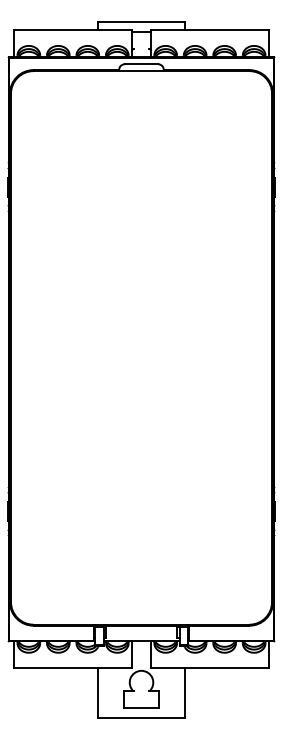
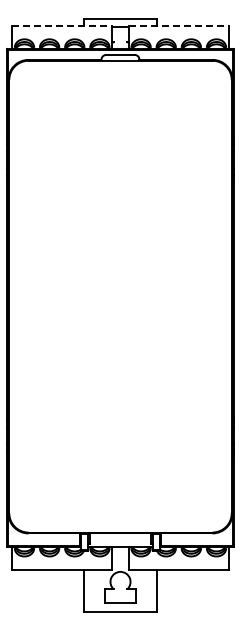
line: (73, 29) -> (62, 25), solid -> dashed
line: (210, 29) -> (179, 25), solid -> dashed

